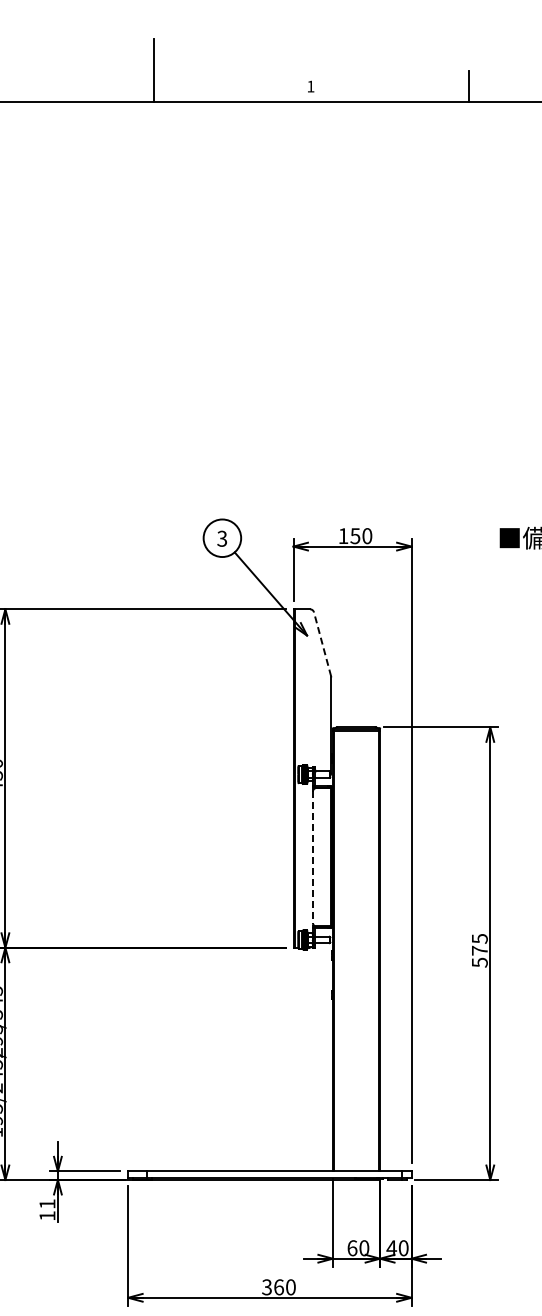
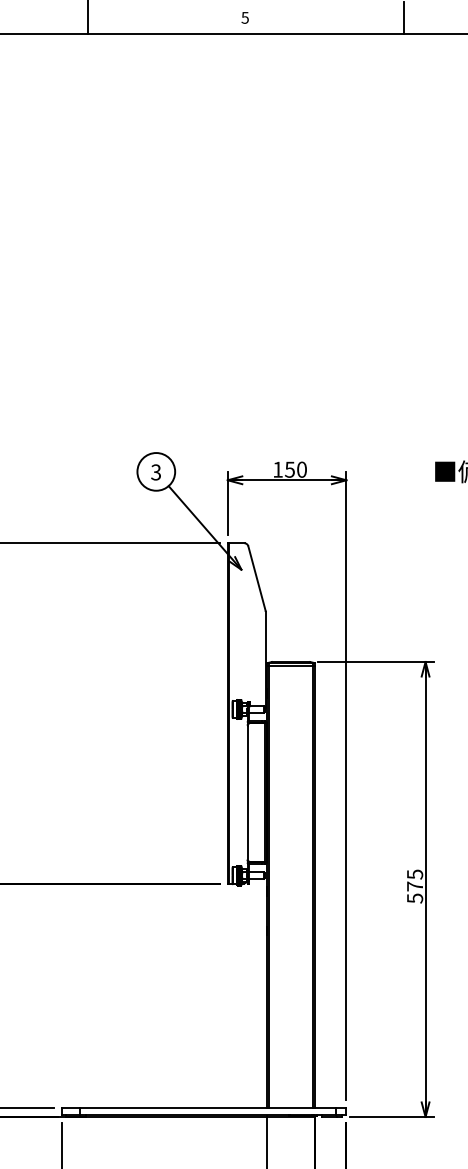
text: (310, 86) -> (244, 17), 1 -> 5
line: (322, 643) -> (256, 577), dashed -> solid
line: (313, 857) -> (247, 792), dashed -> solid

